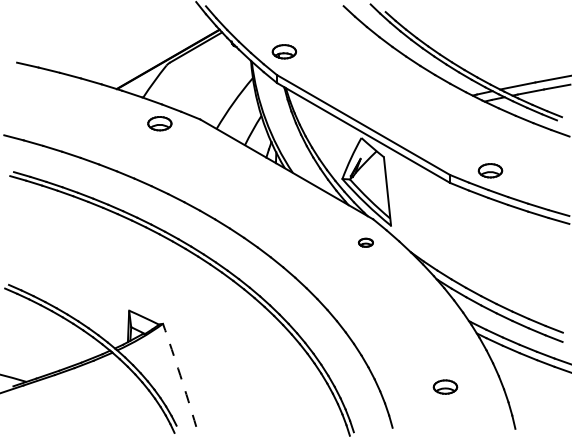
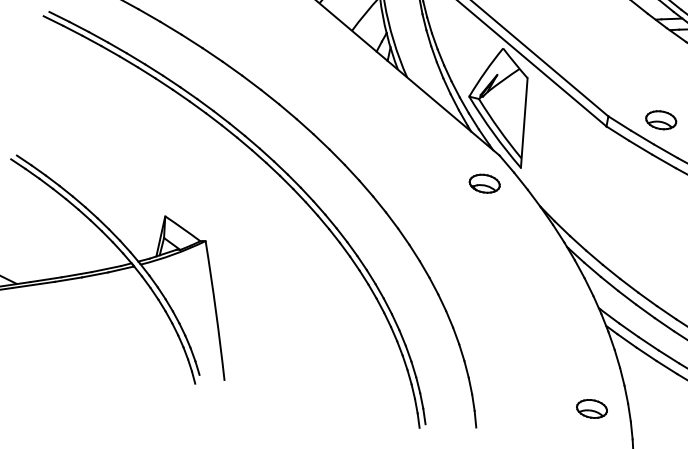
part: (365, 242) -> (484, 183), size x1.67
arc: (180, 375) -> (216, 311), dashed -> solid
part: (445, 386) -> (592, 408), moved

